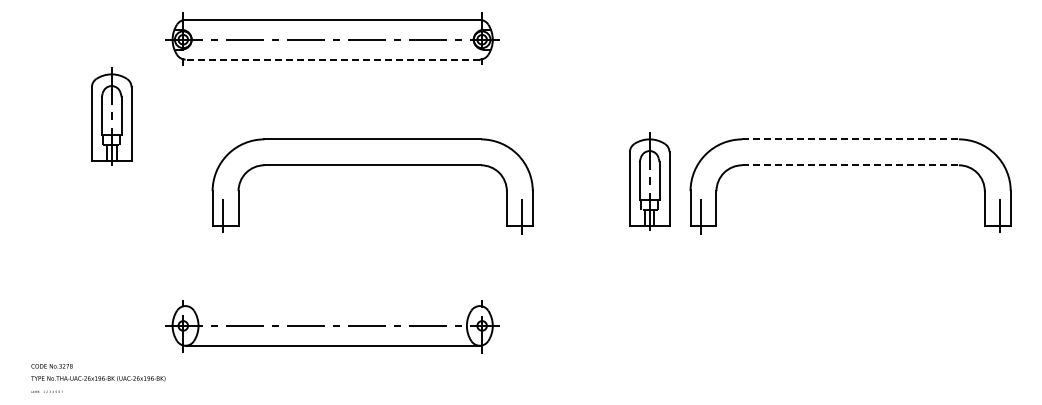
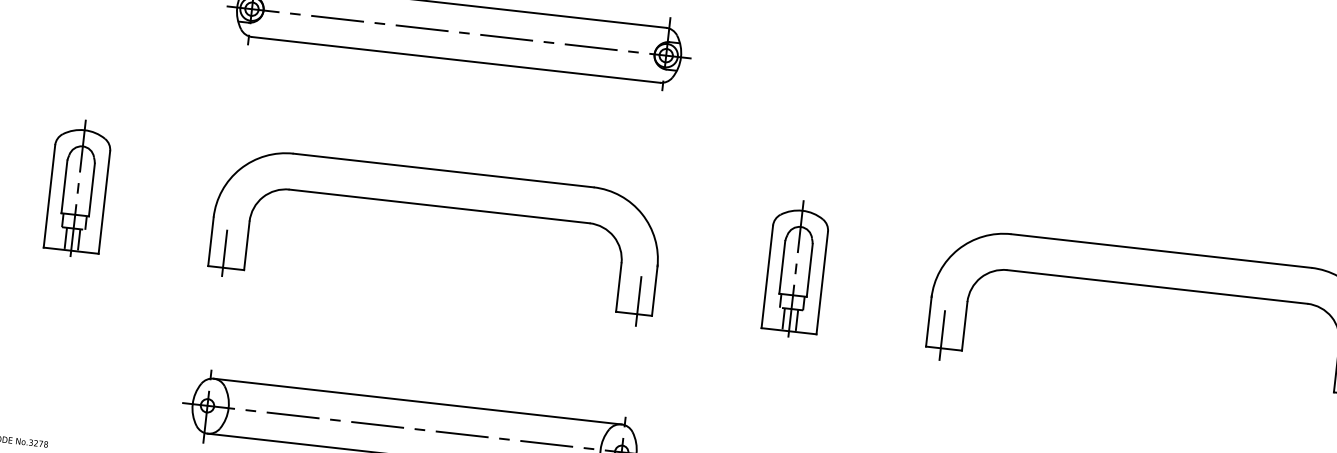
line: (332, 59) -> (455, 59), dashed -> solid
part: (111, 116) -> (77, 188), moved
line: (851, 139) -> (1162, 251), dashed -> solid
part: (372, 165) -> (439, 206), moved
line: (851, 165) -> (1158, 287), dashed -> solid
part: (649, 181) -> (795, 269), moved
line: (332, 306) -> (417, 402), added

